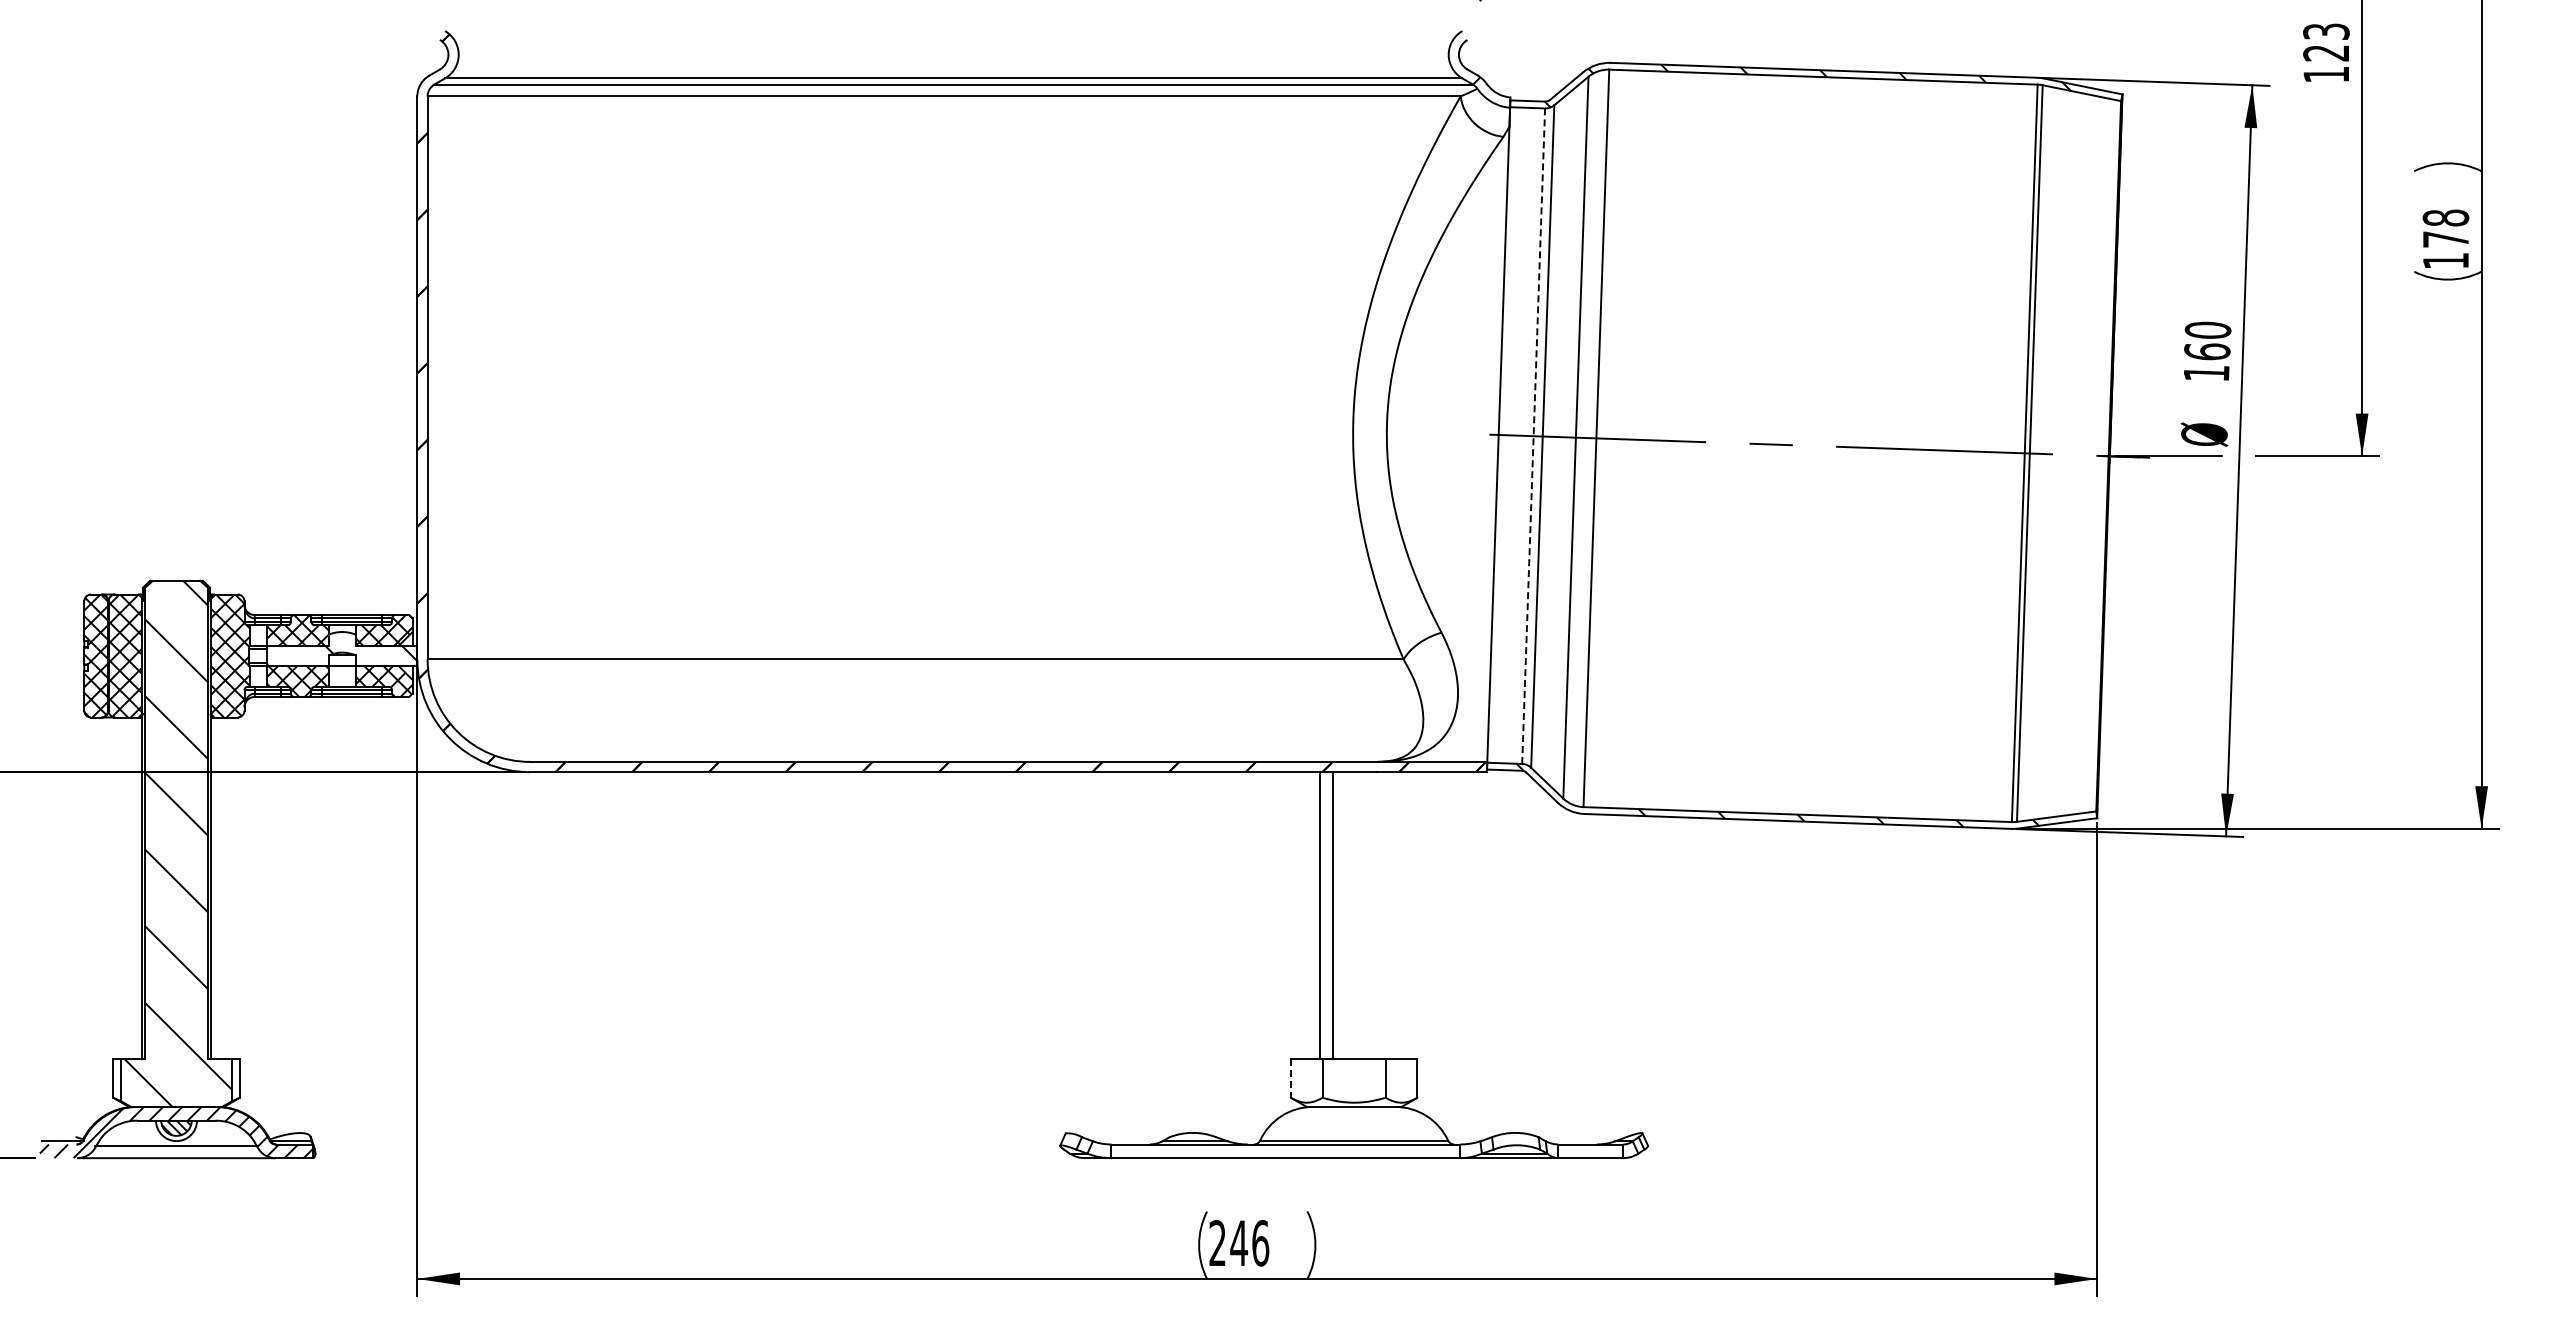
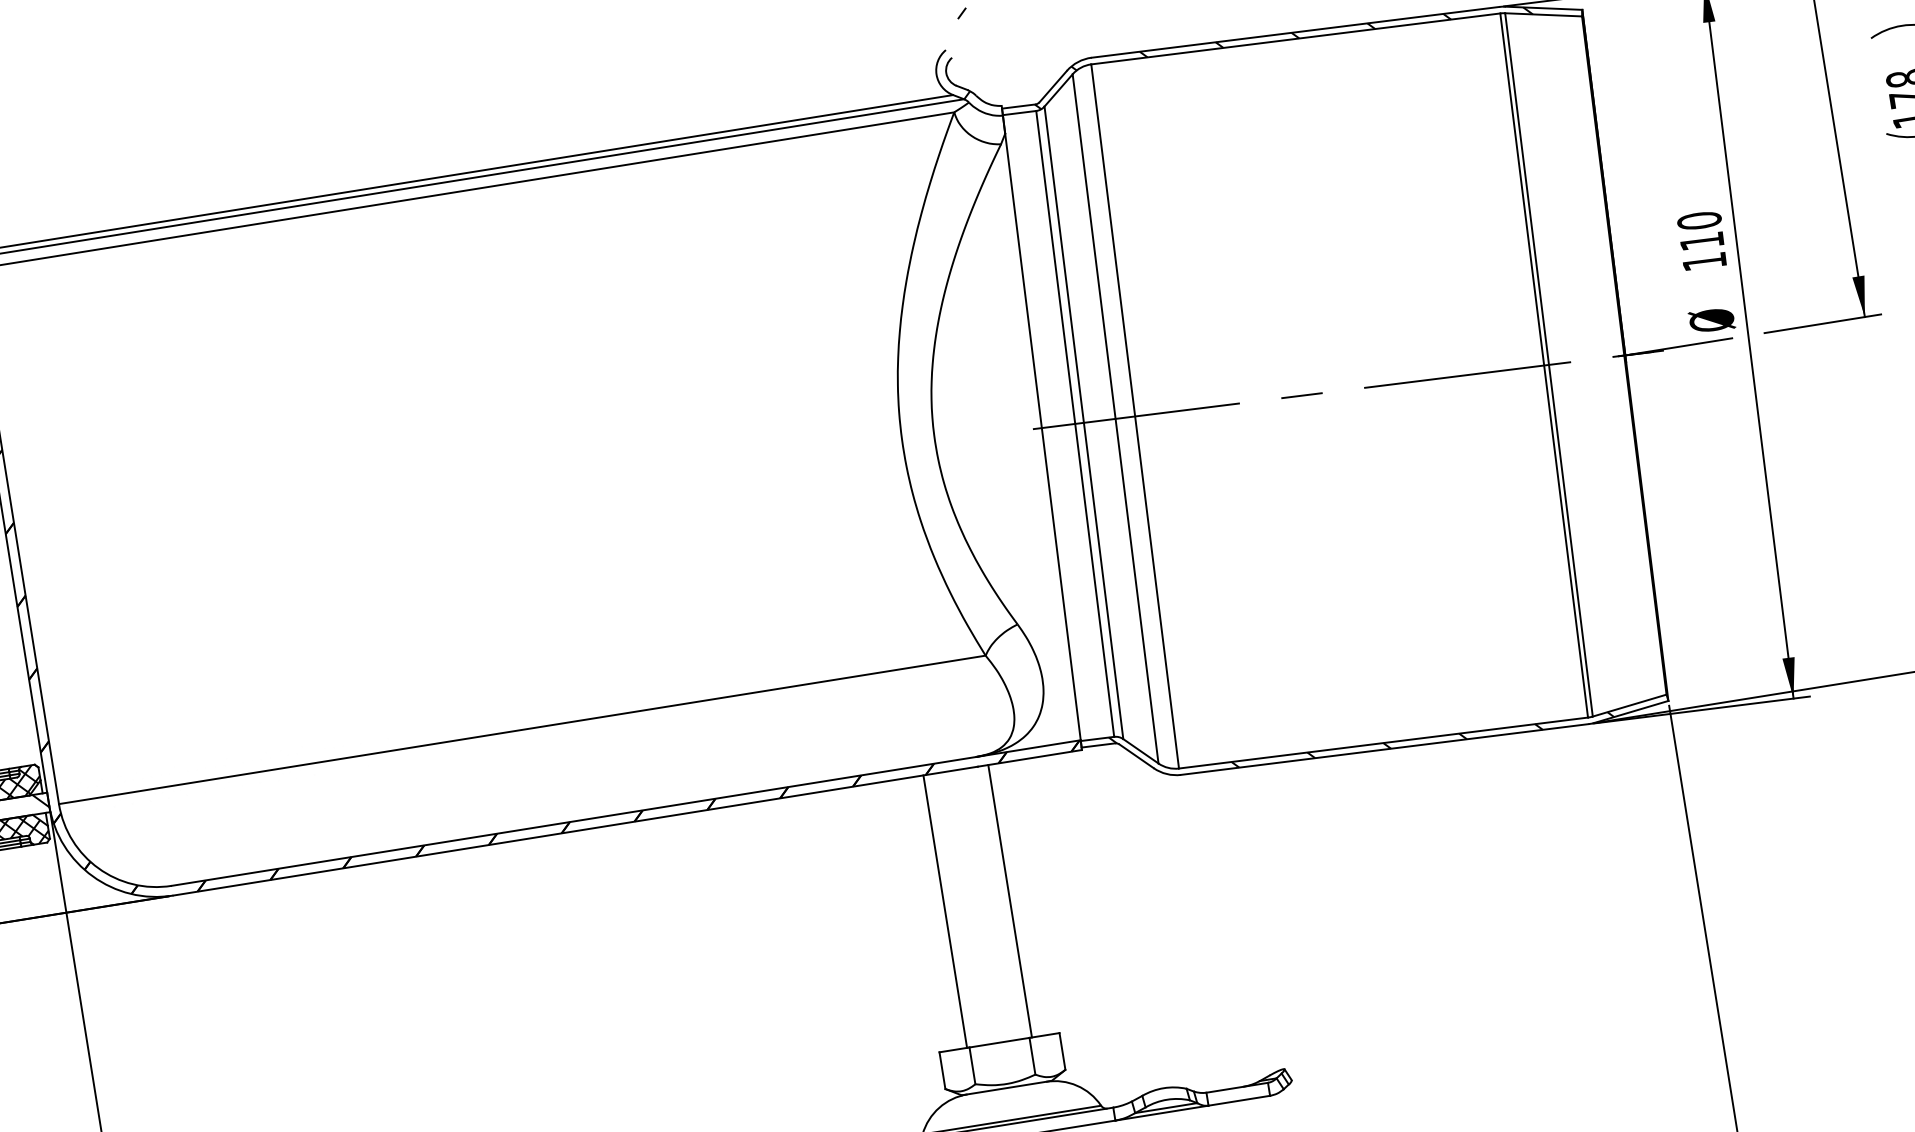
text: (2207, 351) -> (1702, 241), 160 -> 110
line: (1533, 436) -> (1075, 424), dashed -> solid
line: (1333, 915) -> (1010, 901), moved
line: (1290, 1078) -> (942, 1070), dashed -> solid

